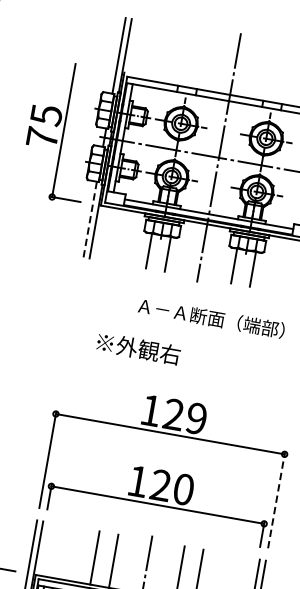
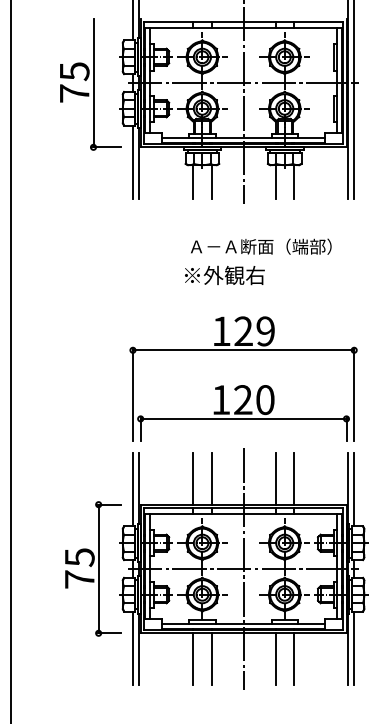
line: (89, 219) -> (132, 162), dashed -> solid
text: (211, 318) -> (261, 246), moved
text: (138, 348) -> (224, 275), moved
line: (276, 500) -> (354, 394), dashed -> solid

